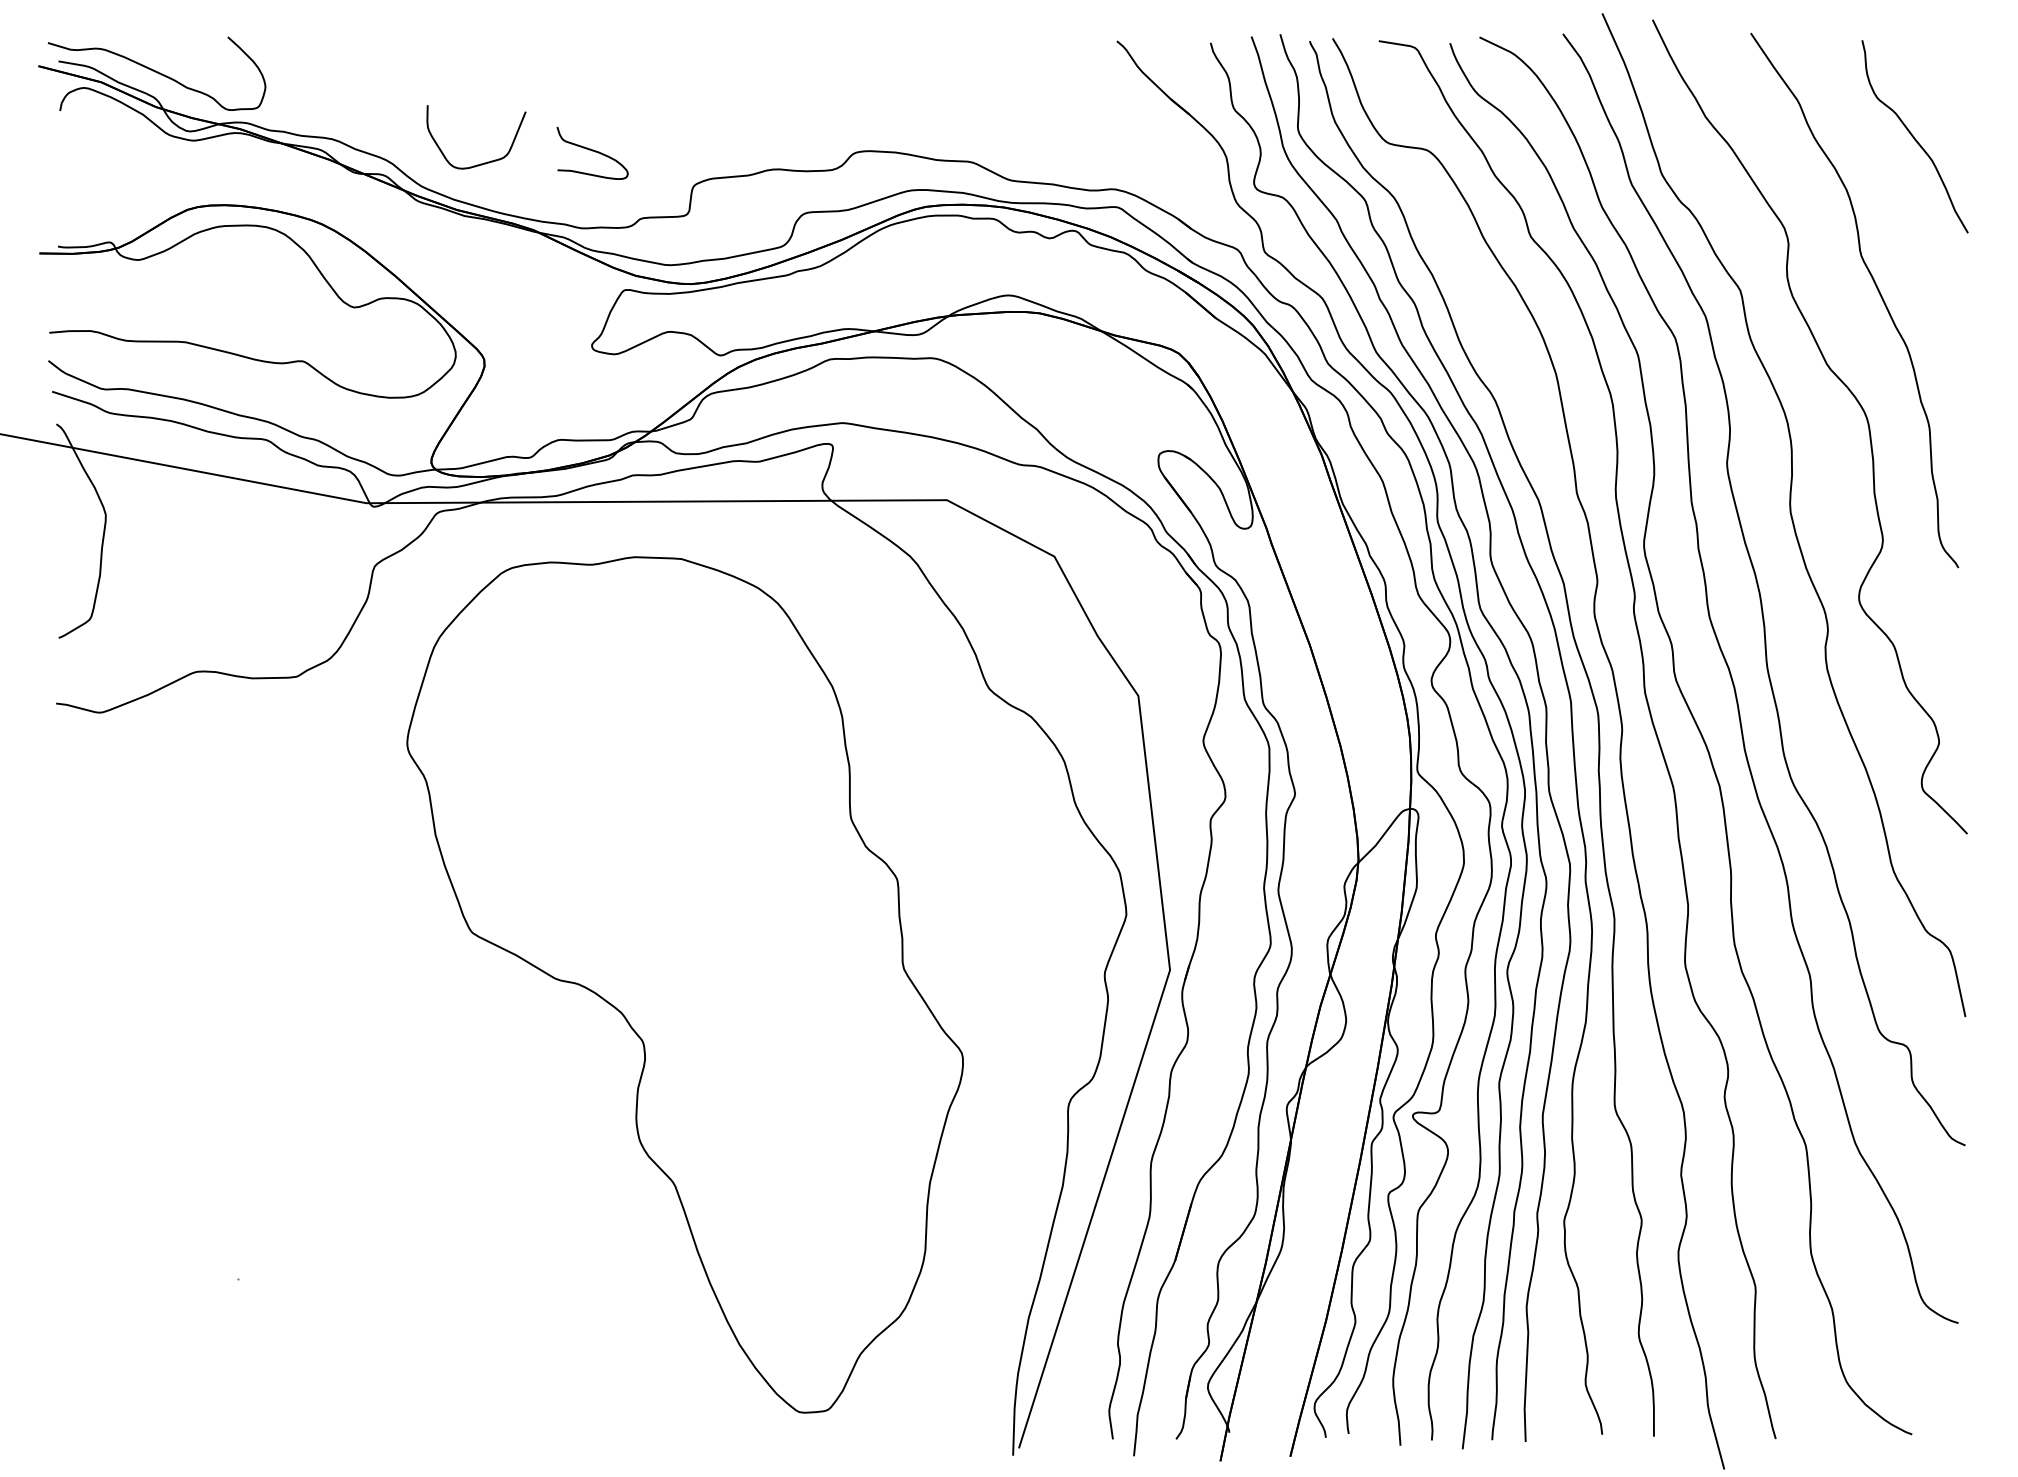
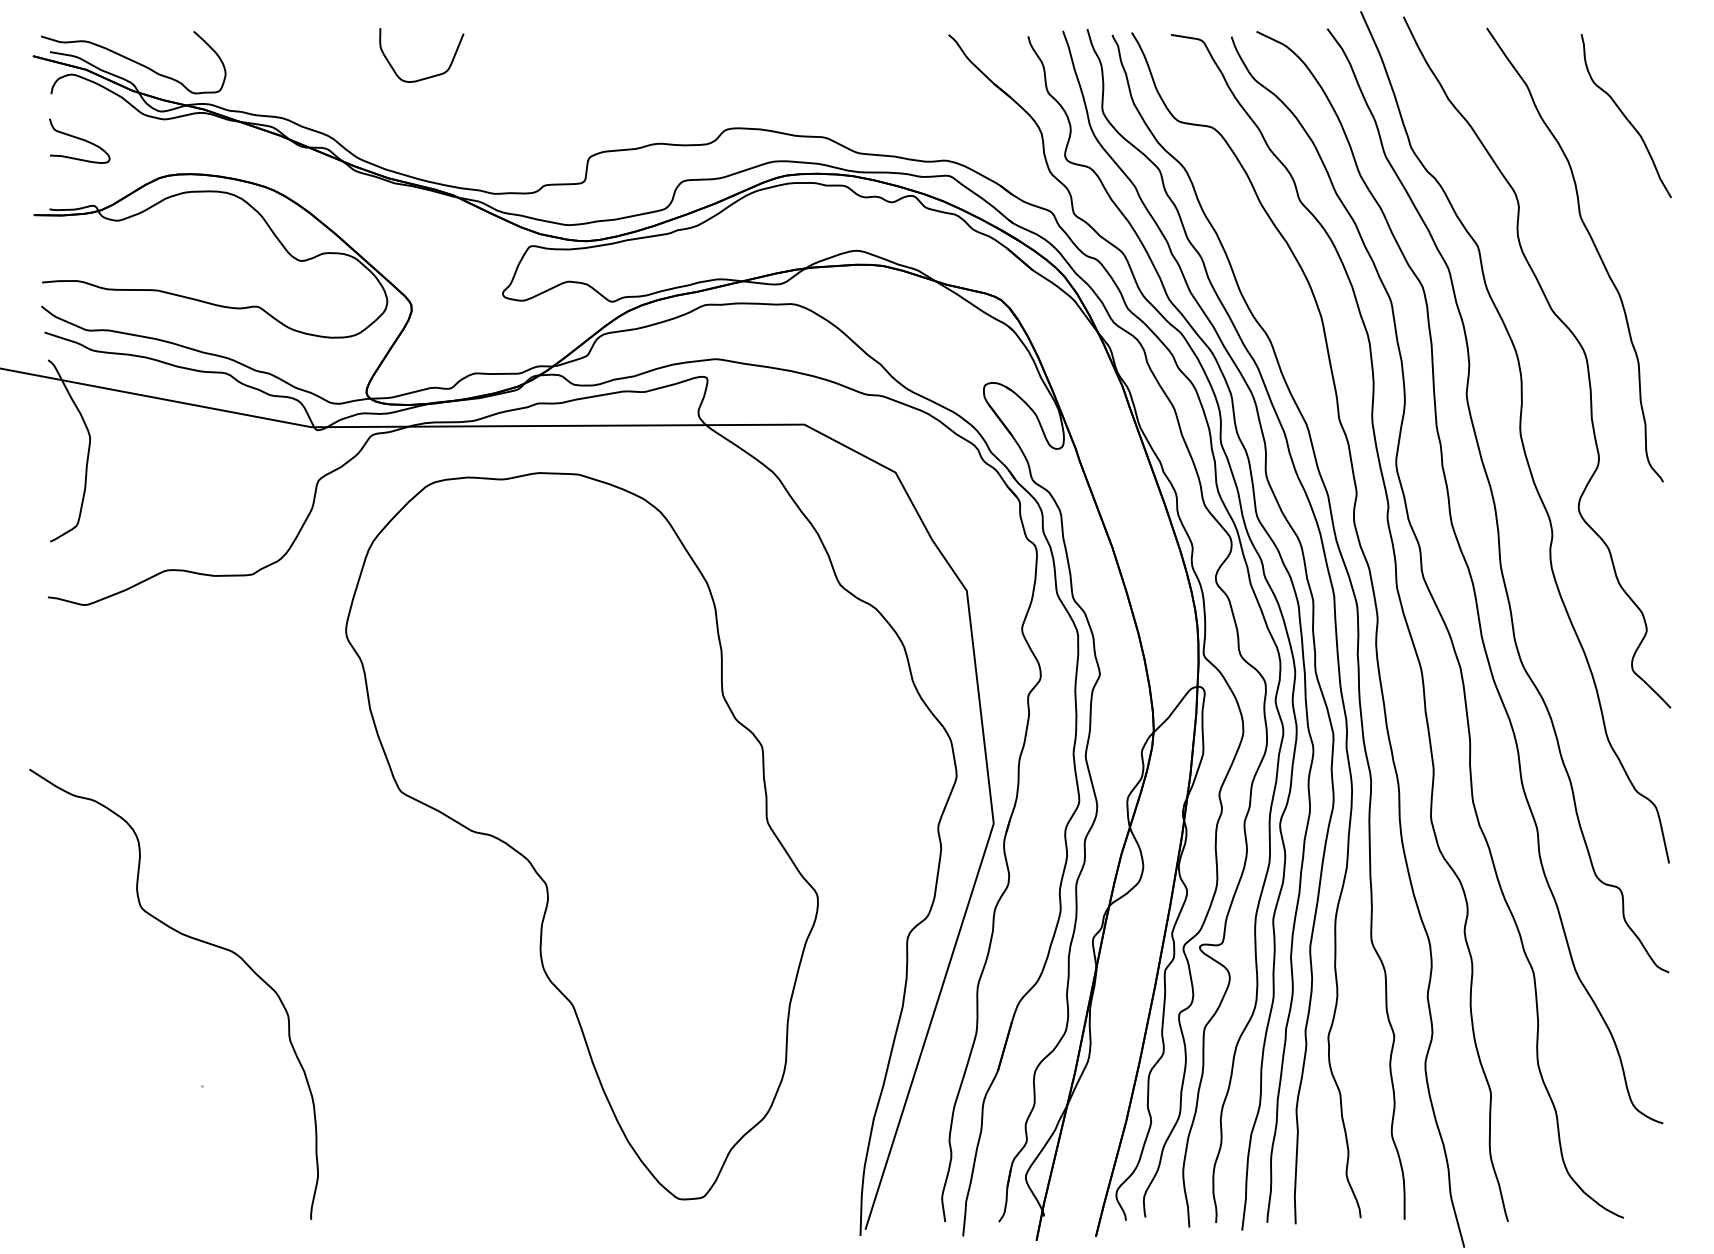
curve: (592, 151) -> (79, 139), moved
curve: (484, 162) -> (428, 76), moved
curve: (225, 1105) -> (191, 938), added

